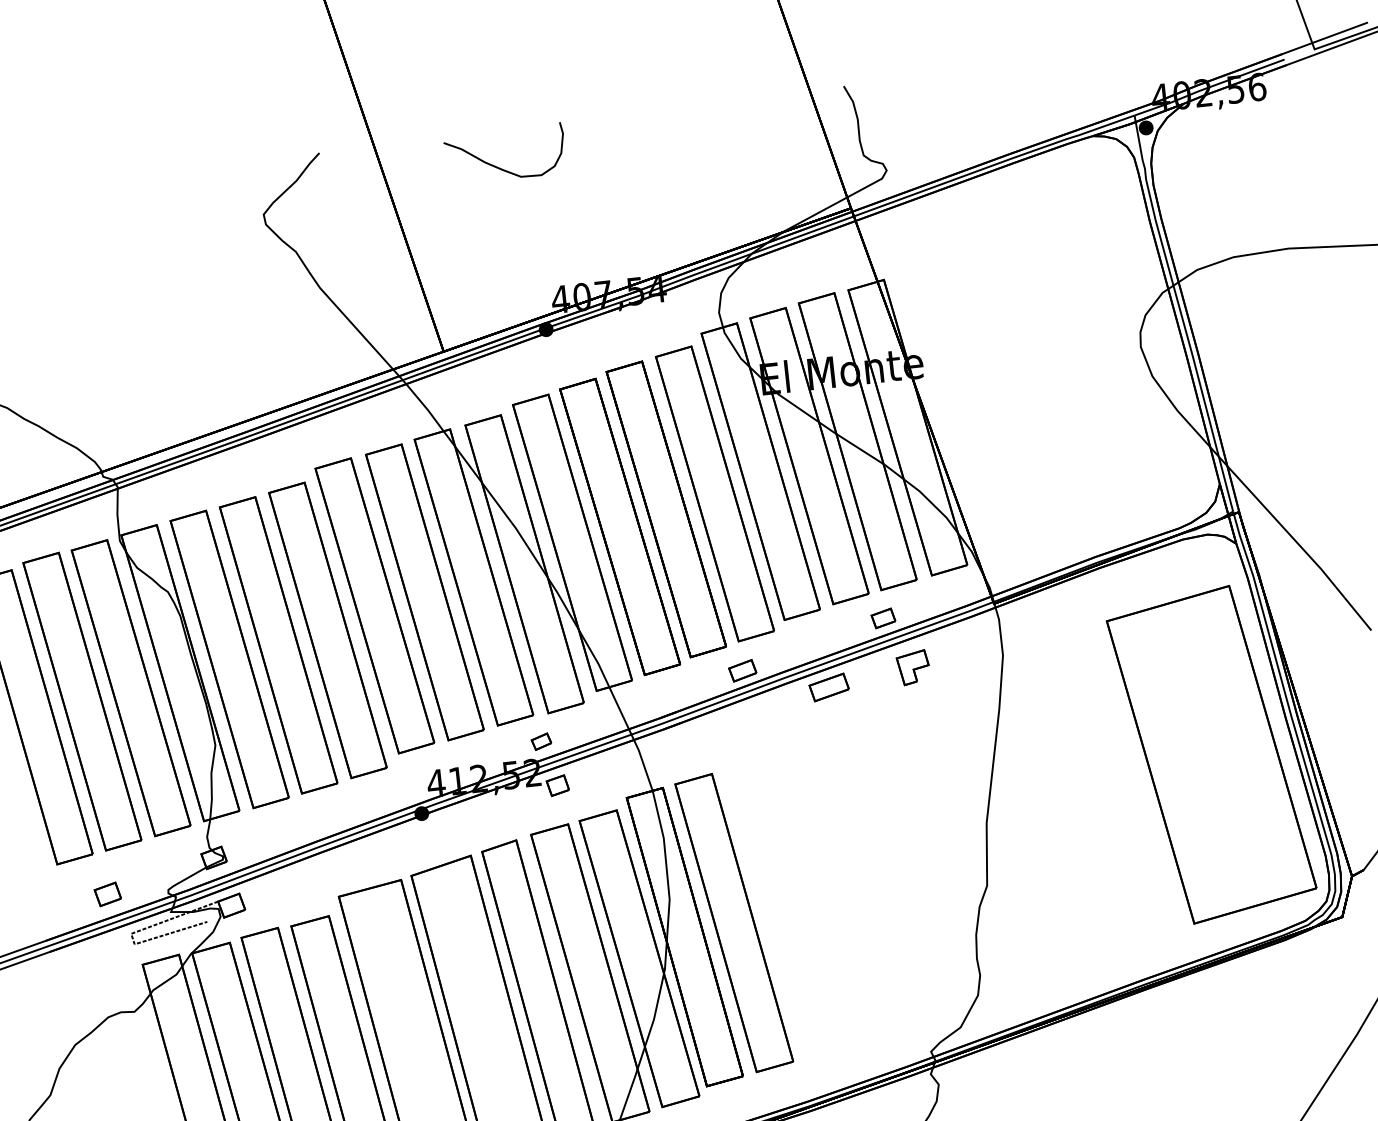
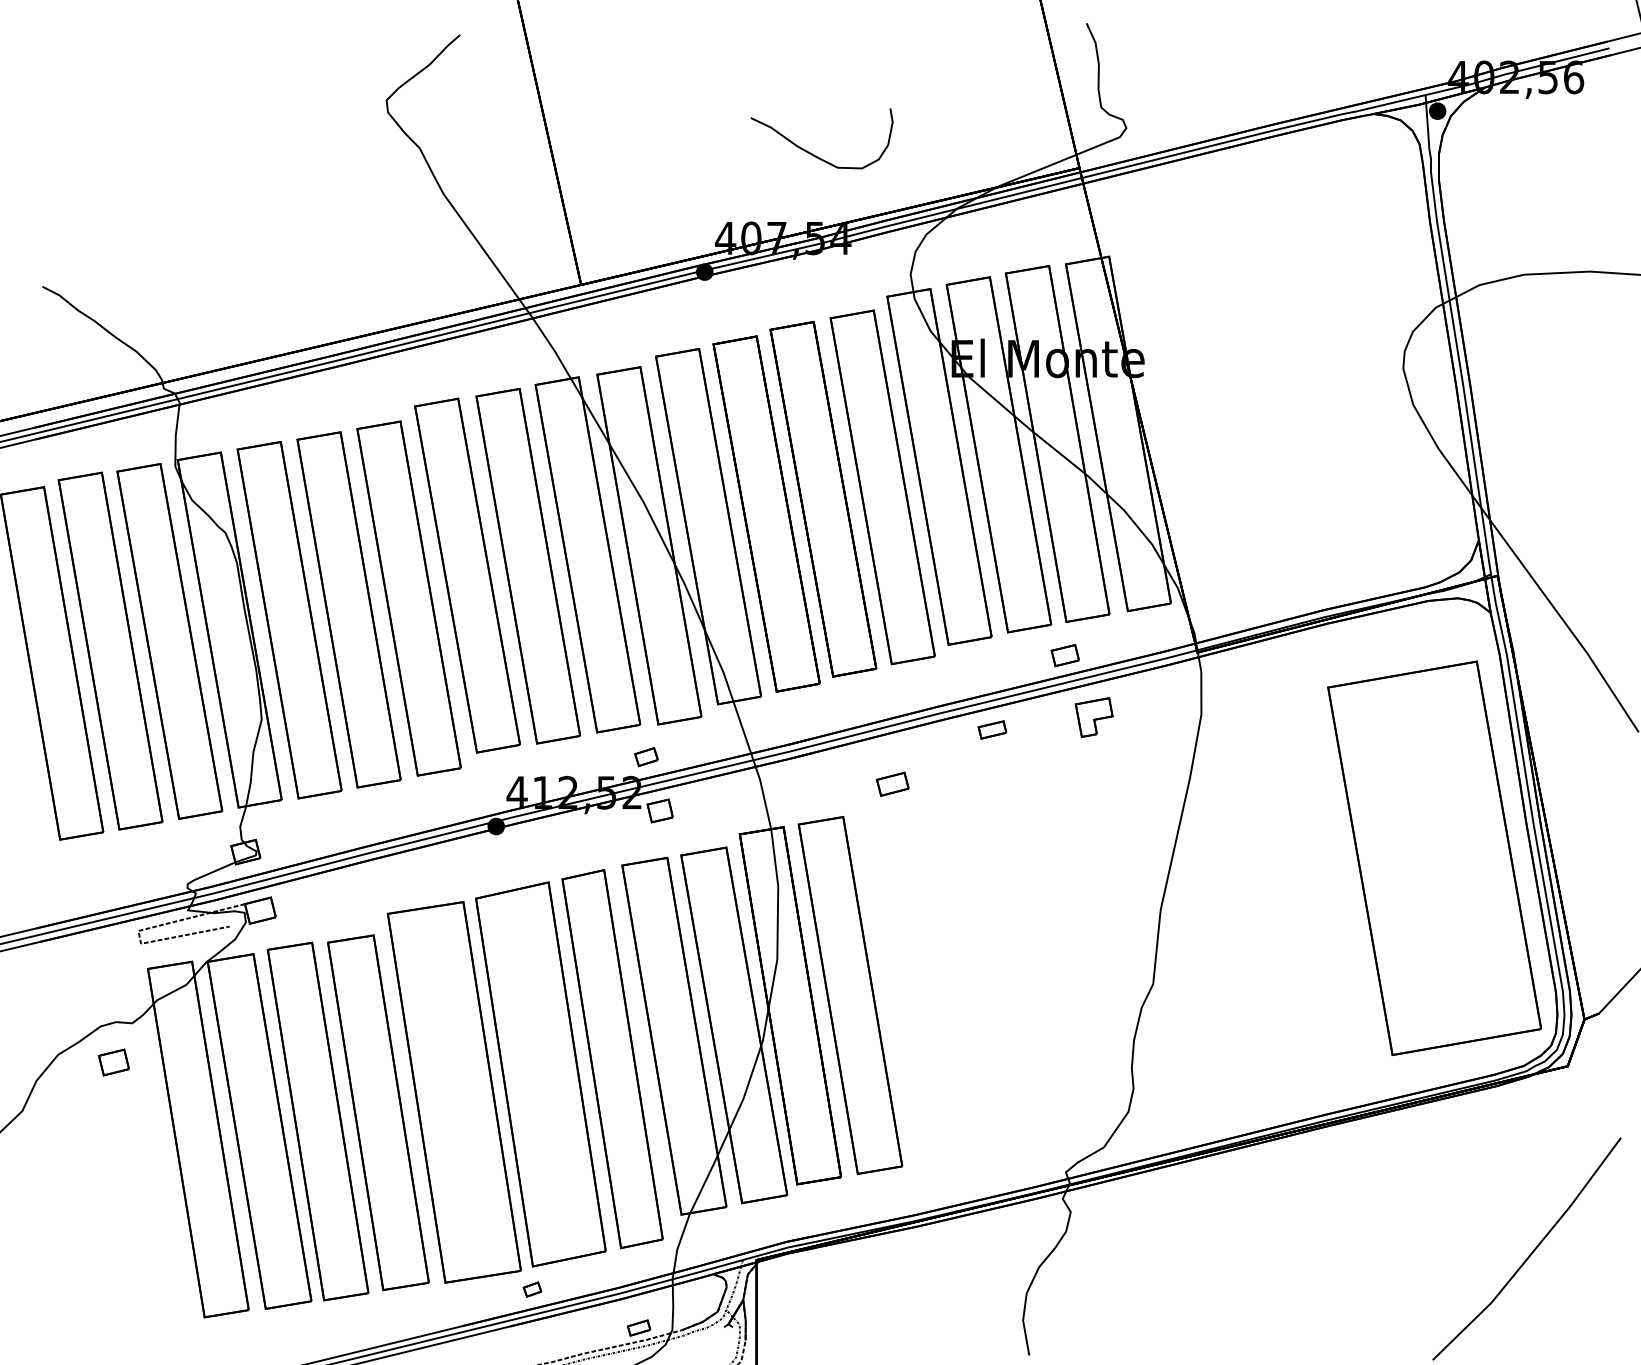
curve: (500, 167) -> (814, 154), moved
part: (742, 670) -> (892, 783), moved
part: (829, 687) -> (992, 729), size x0.6
part: (107, 894) -> (113, 1062), moved

